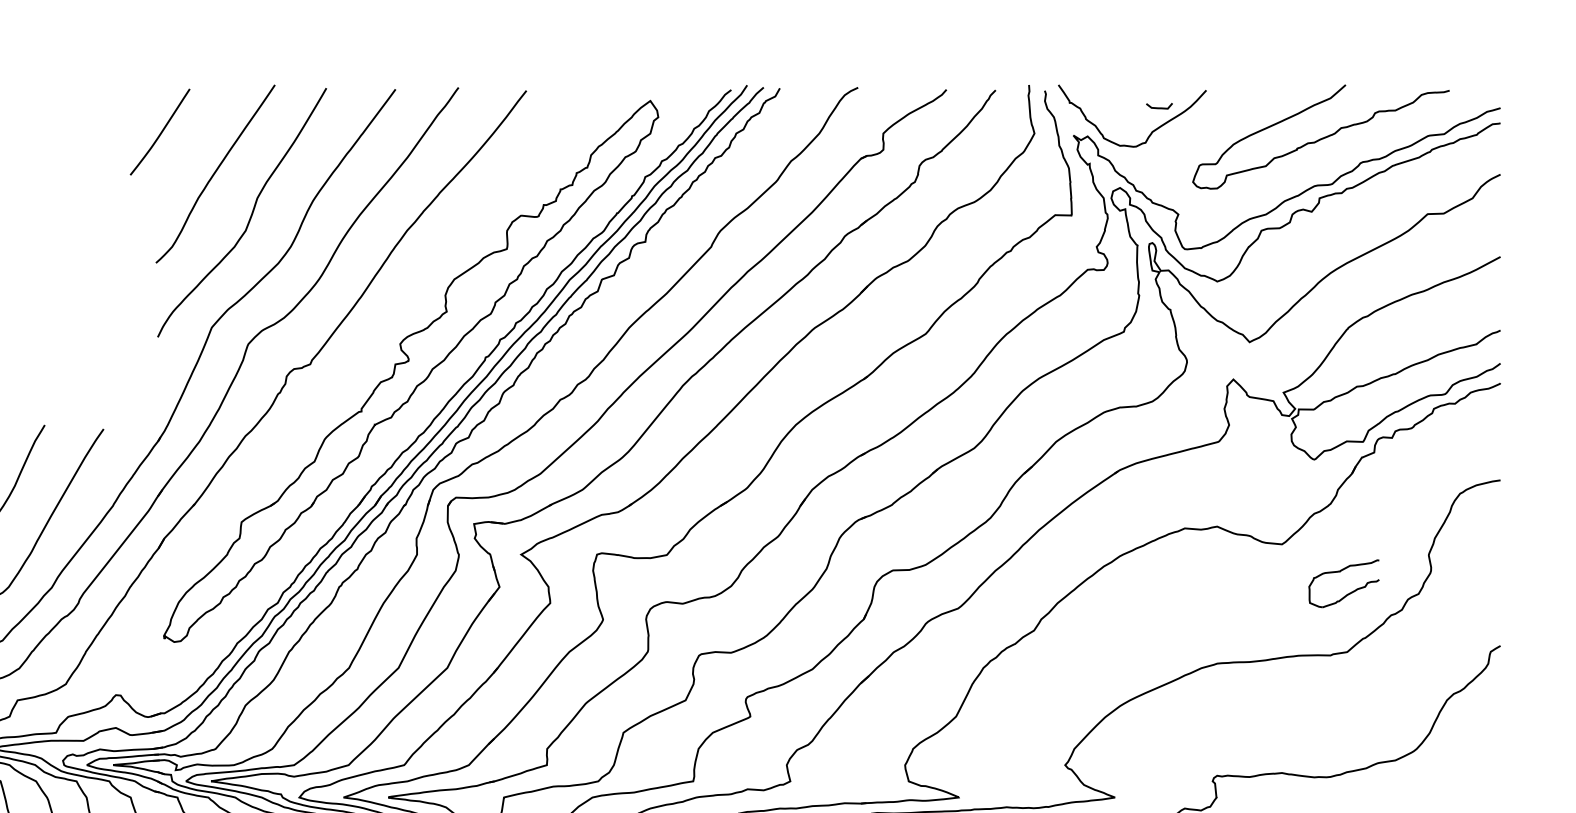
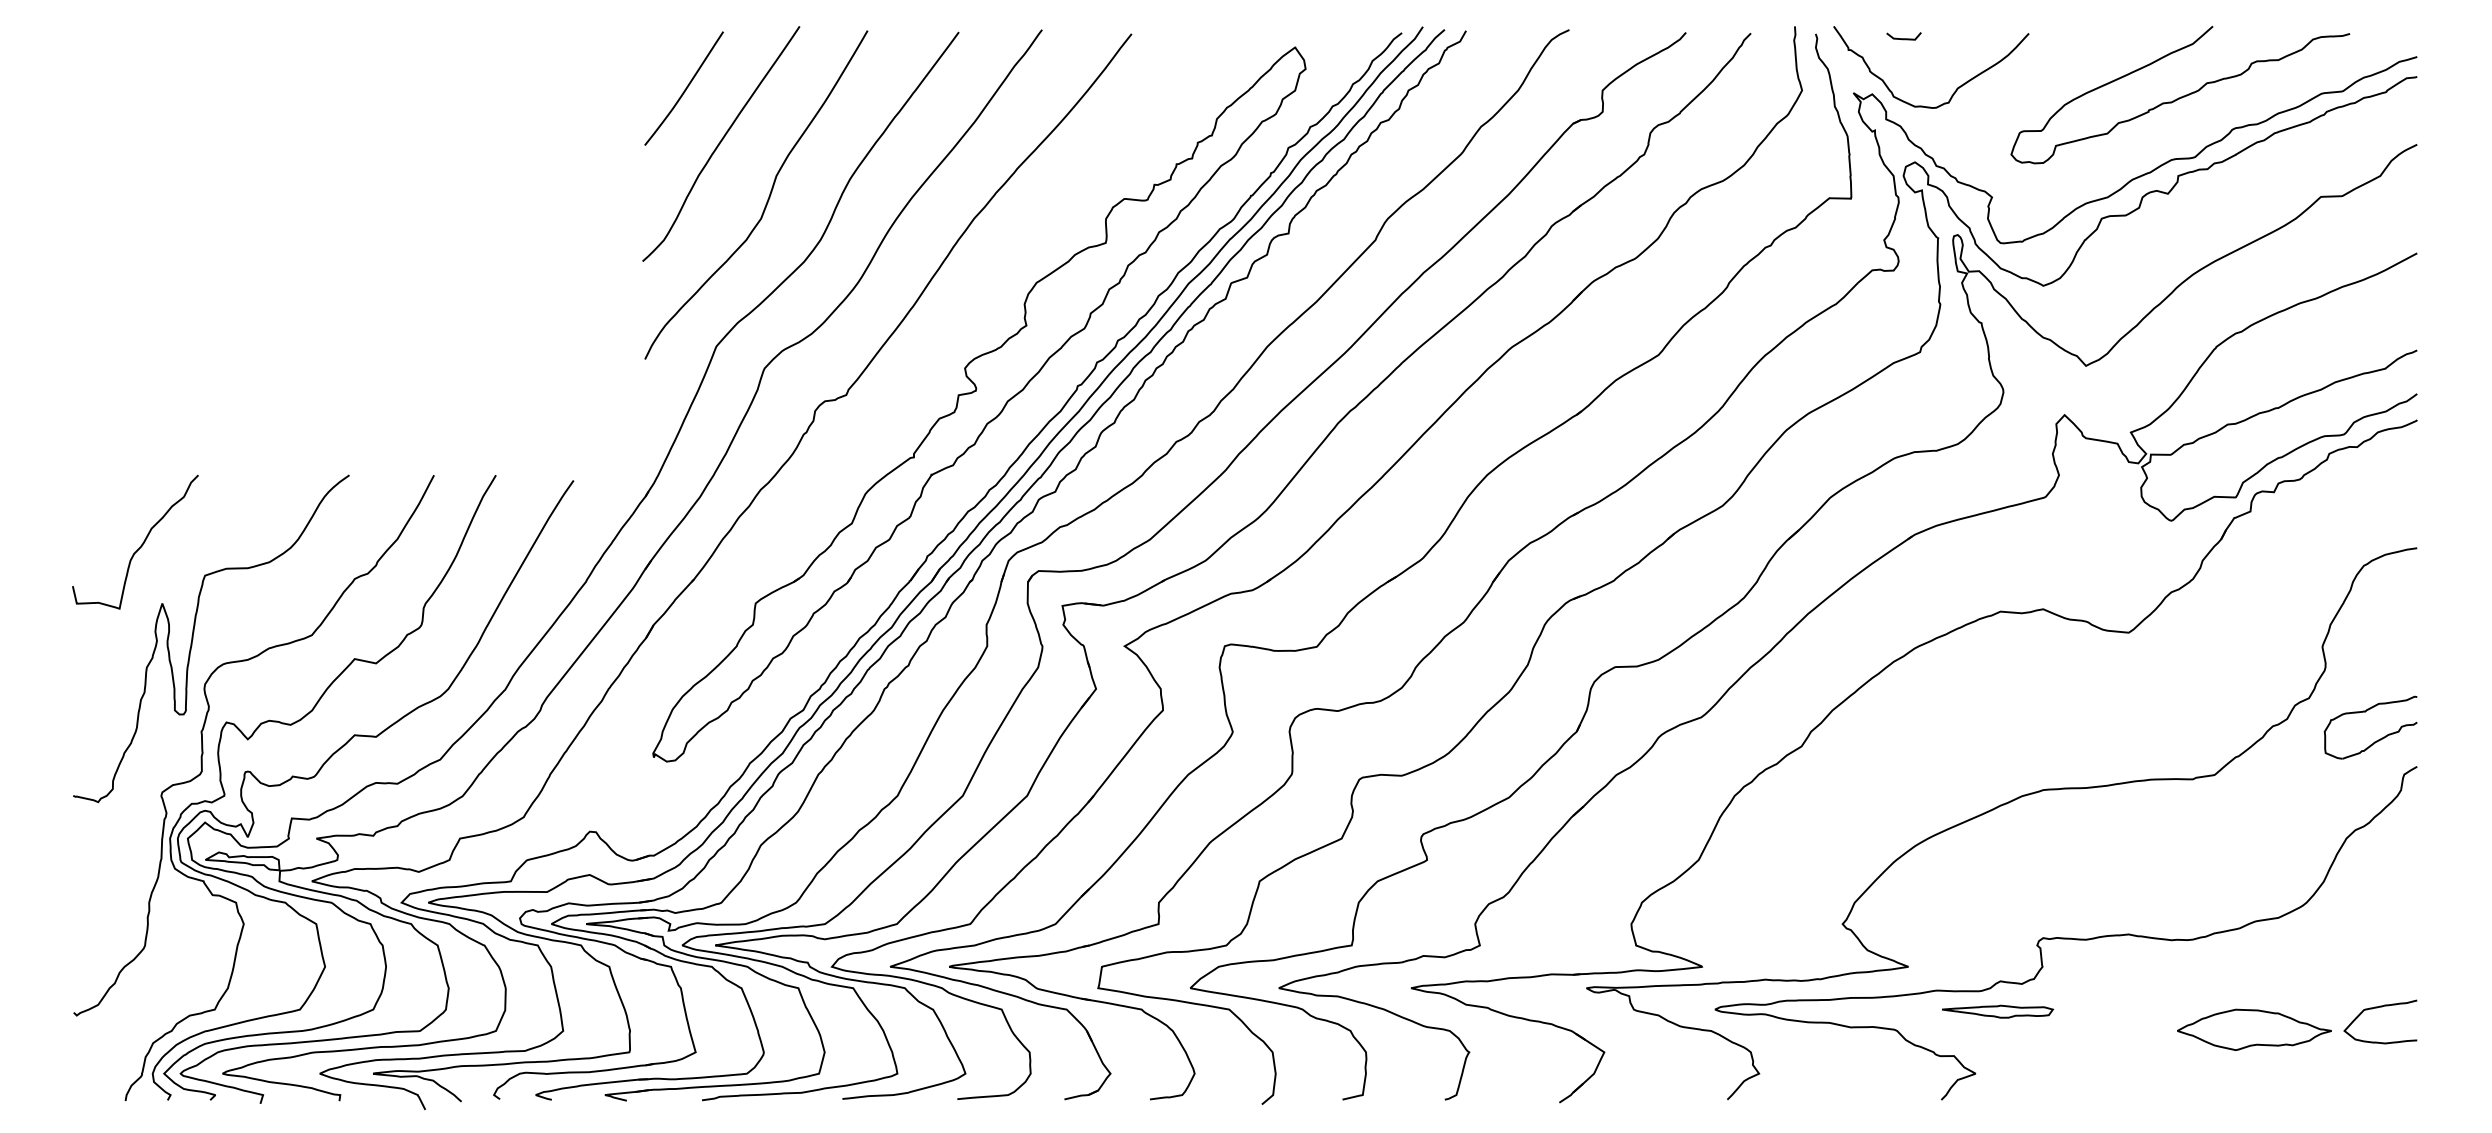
curve: (1159, 107) -> (1903, 38), moved
curve: (160, 132) -> (684, 89), moved
part: (1348, 593) -> (2376, 740), moved

